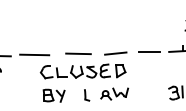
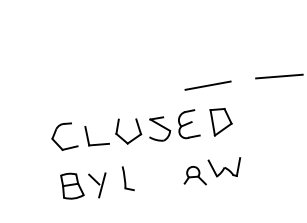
line: (78, 53) -> (128, 91), removed
line: (34, 54) -> (35, 101), removed
part: (87, 95) -> (129, 179), moved

